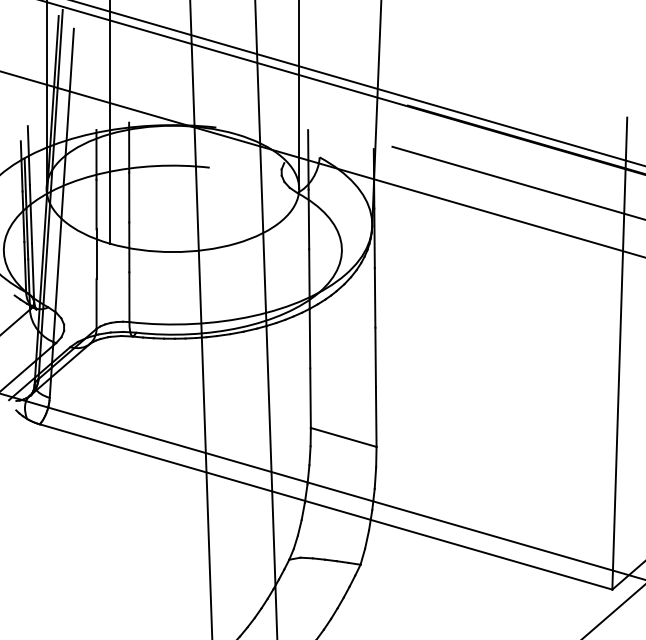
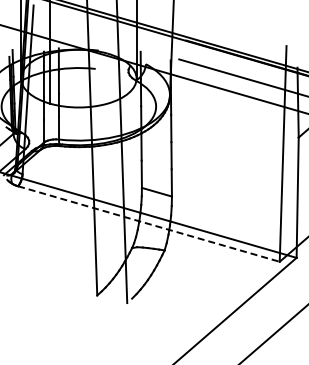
line: (327, 508) -> (149, 224), solid -> dashed

